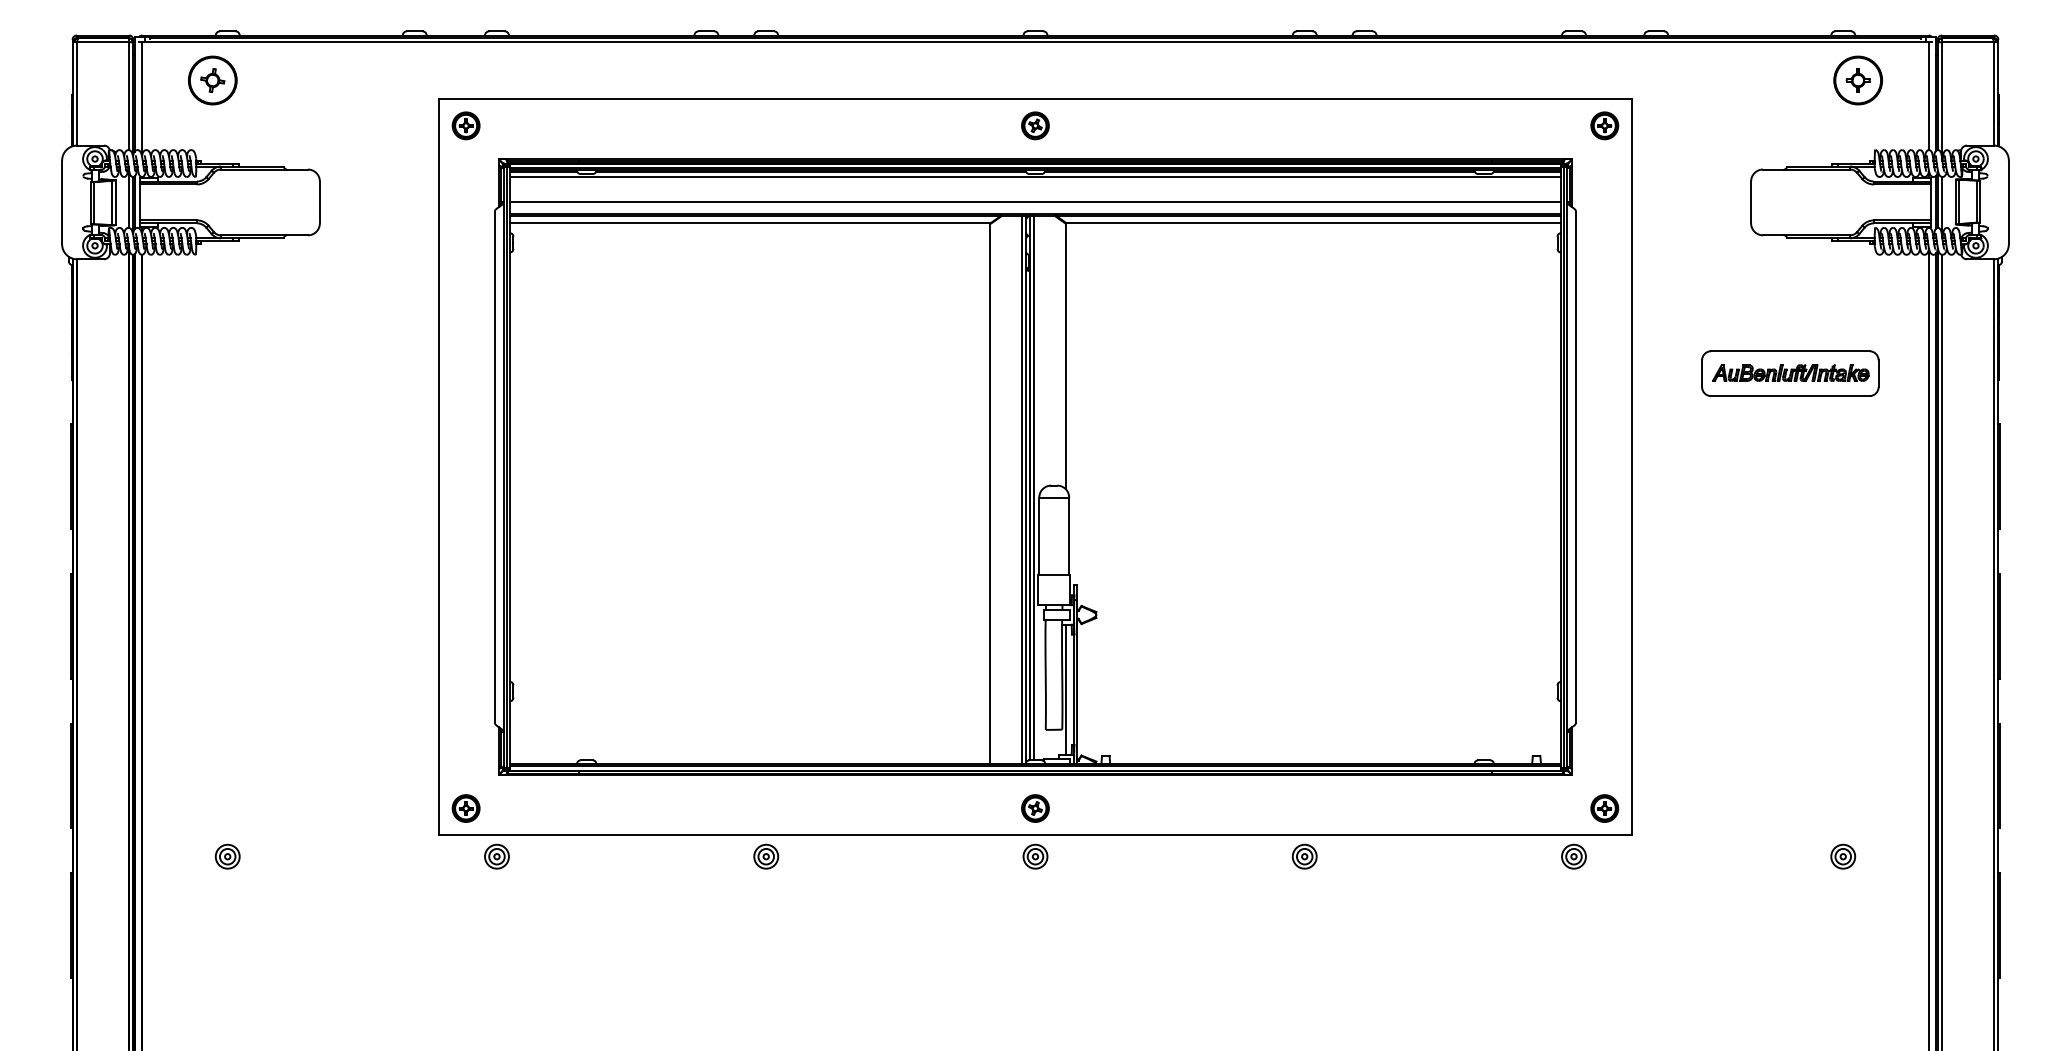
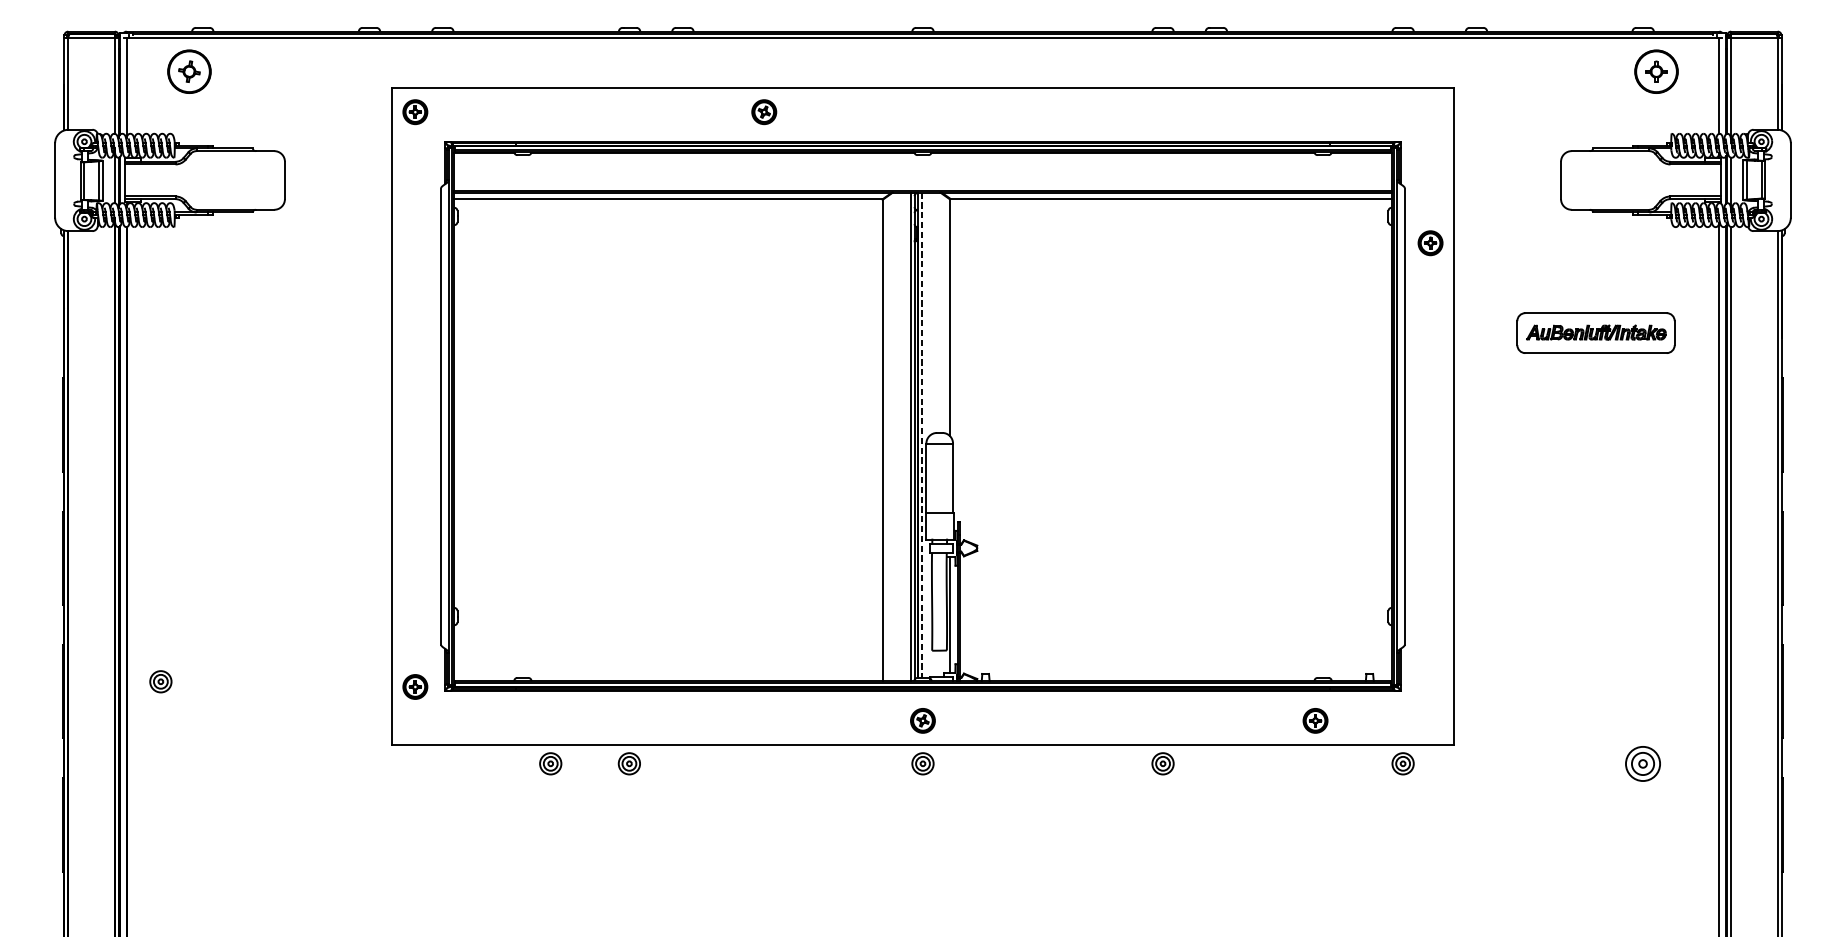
part: (1035, 125) -> (764, 111), moved
part: (1604, 125) -> (1430, 242), moved
line: (1035, 176) -> (923, 157), removed
line: (1035, 201) -> (923, 179), removed
line: (1034, 488) -> (922, 435), solid -> dashed
part: (465, 808) -> (414, 686), moved
part: (1604, 808) -> (1315, 720), moved
part: (227, 856) -> (160, 681), moved
part: (496, 856) -> (550, 763), moved
part: (766, 856) -> (629, 763), moved
part: (1843, 856) -> (1643, 763), size x1.6

